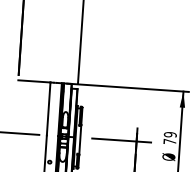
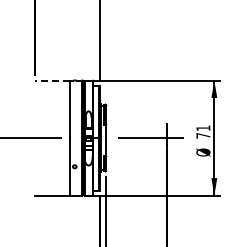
line: (33, 81) -> (51, 80), solid -> dashed
text: (170, 135) -> (203, 128), 79 -> 71

